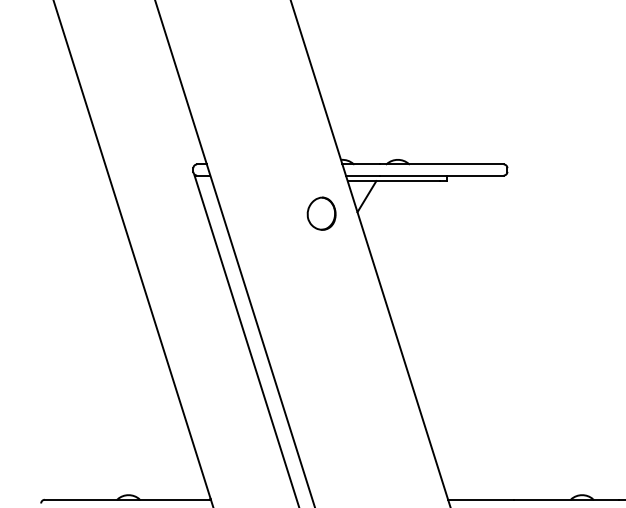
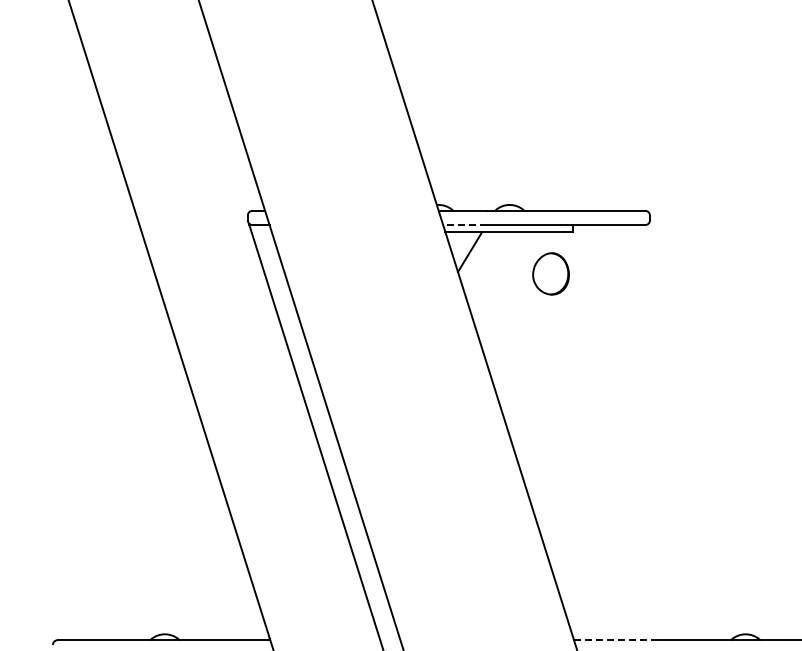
line: (363, 175) -> (465, 225), solid -> dashed
part: (321, 213) -> (550, 273), moved
line: (481, 500) -> (616, 640), solid -> dashed

